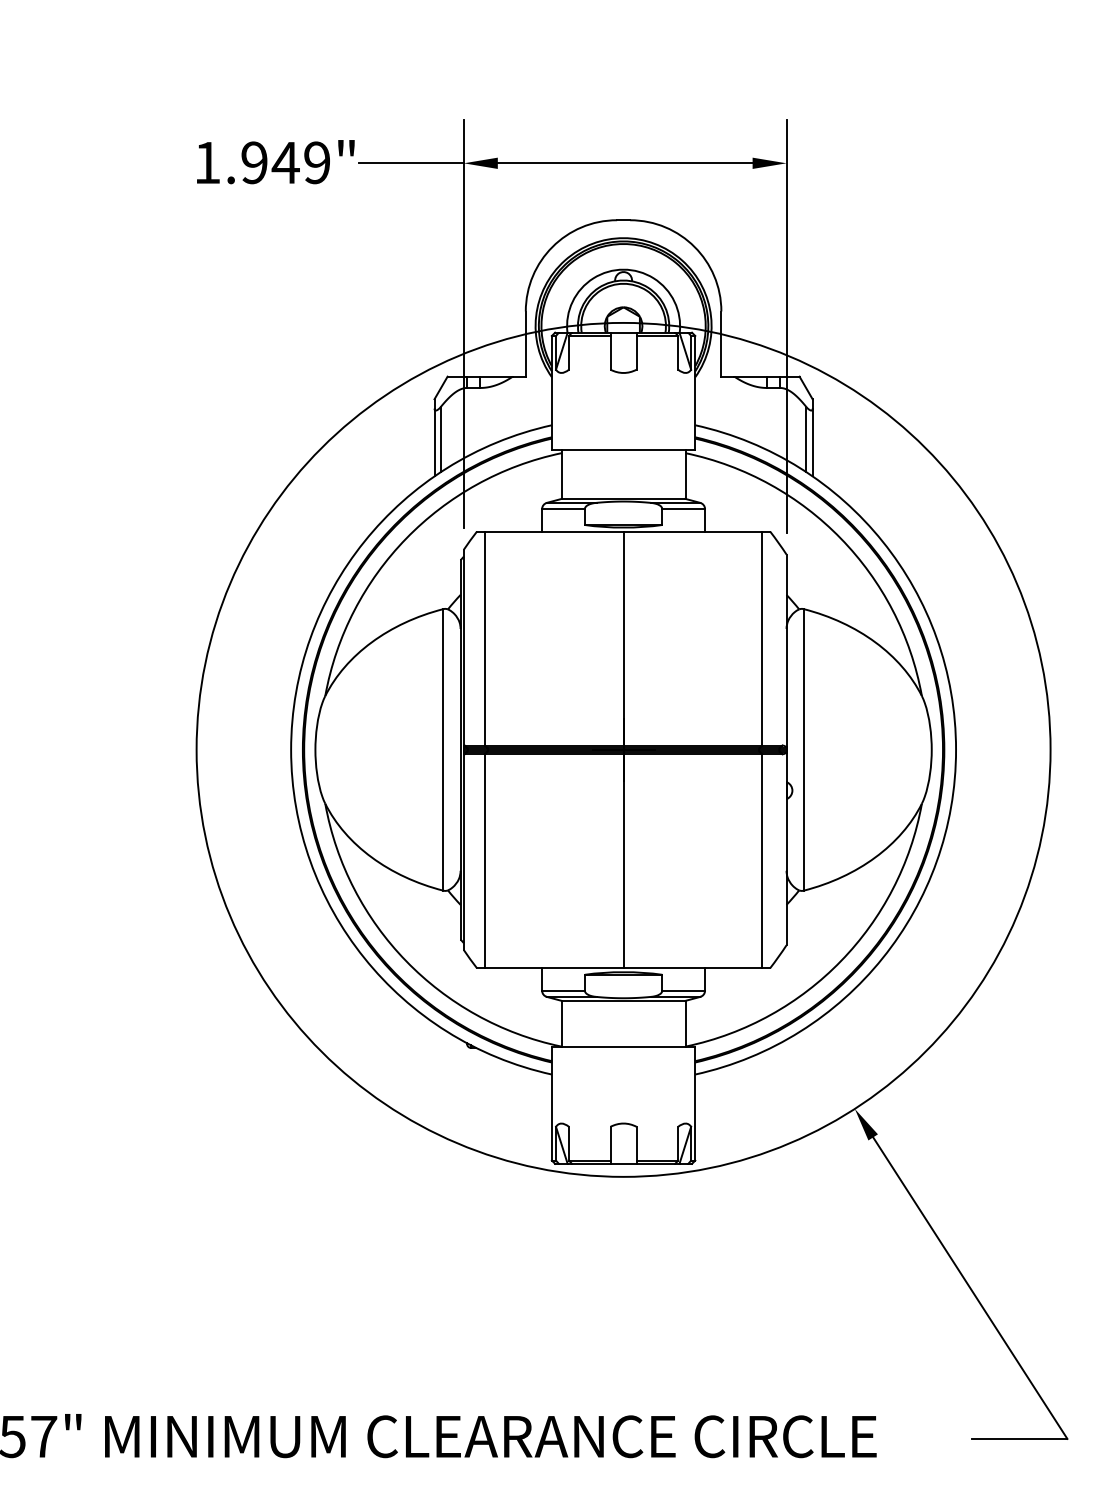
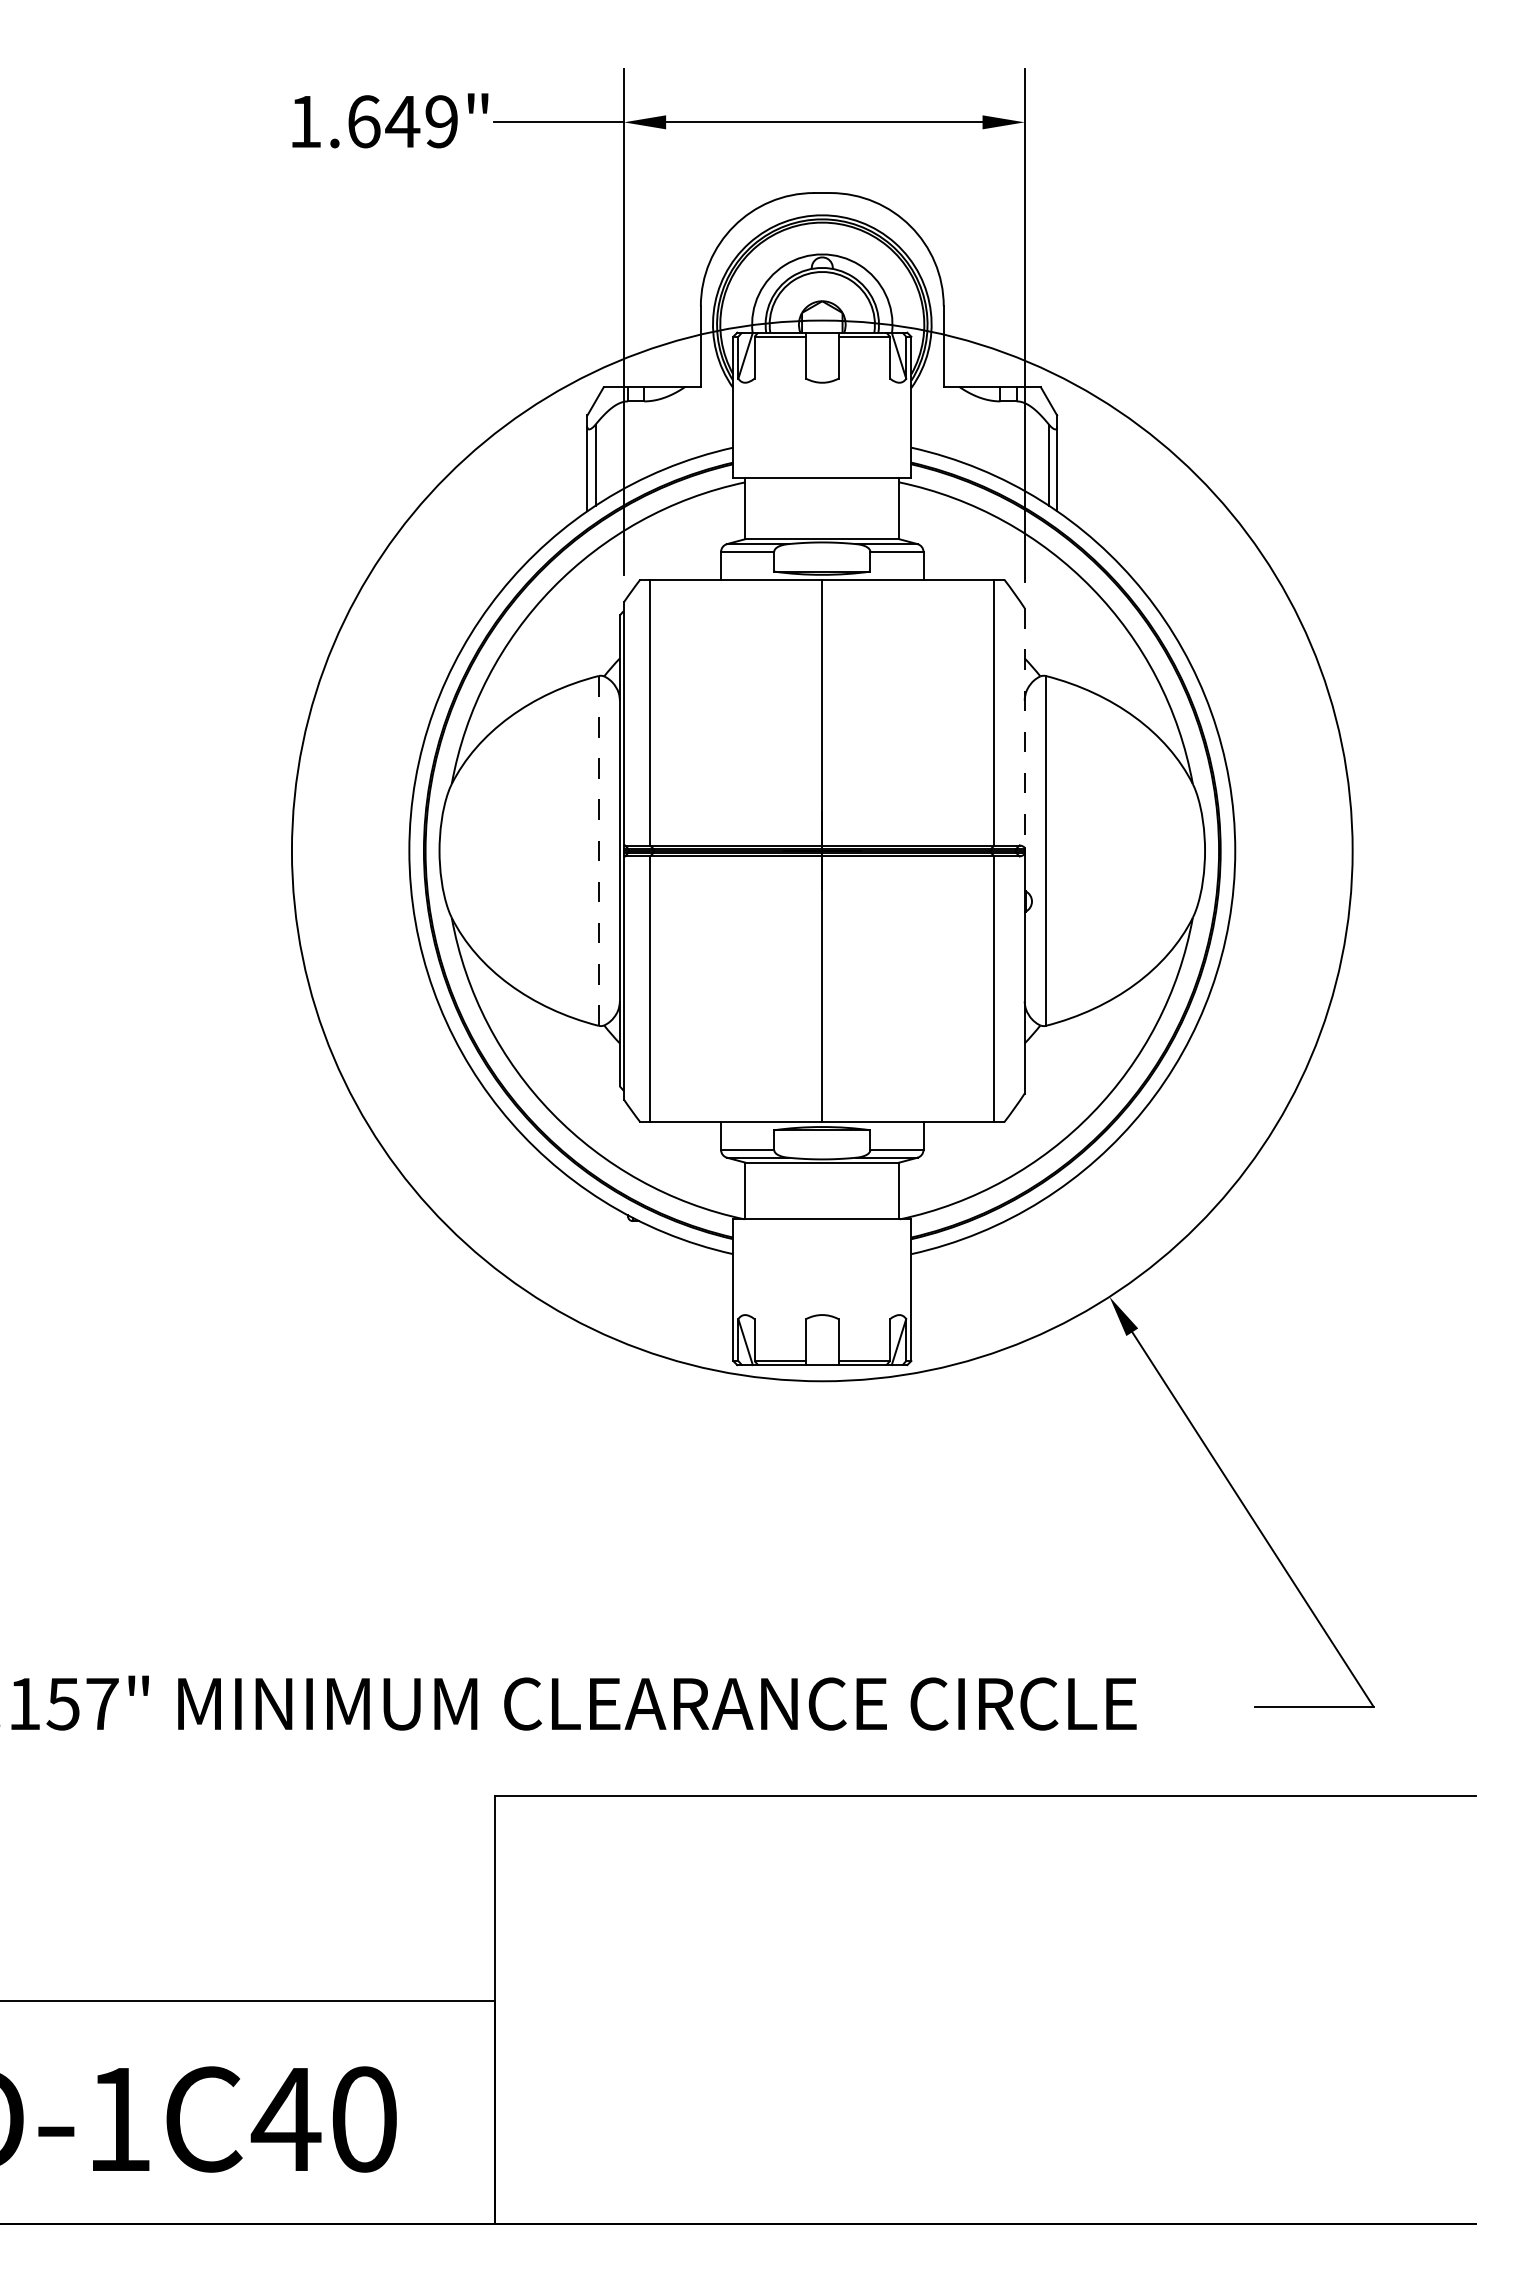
text: (254, 162) -> (363, 121), 1.949" -> 1.649"
line: (786, 650) -> (1024, 727), solid -> dashed
line: (443, 749) -> (598, 850), solid -> dashed

